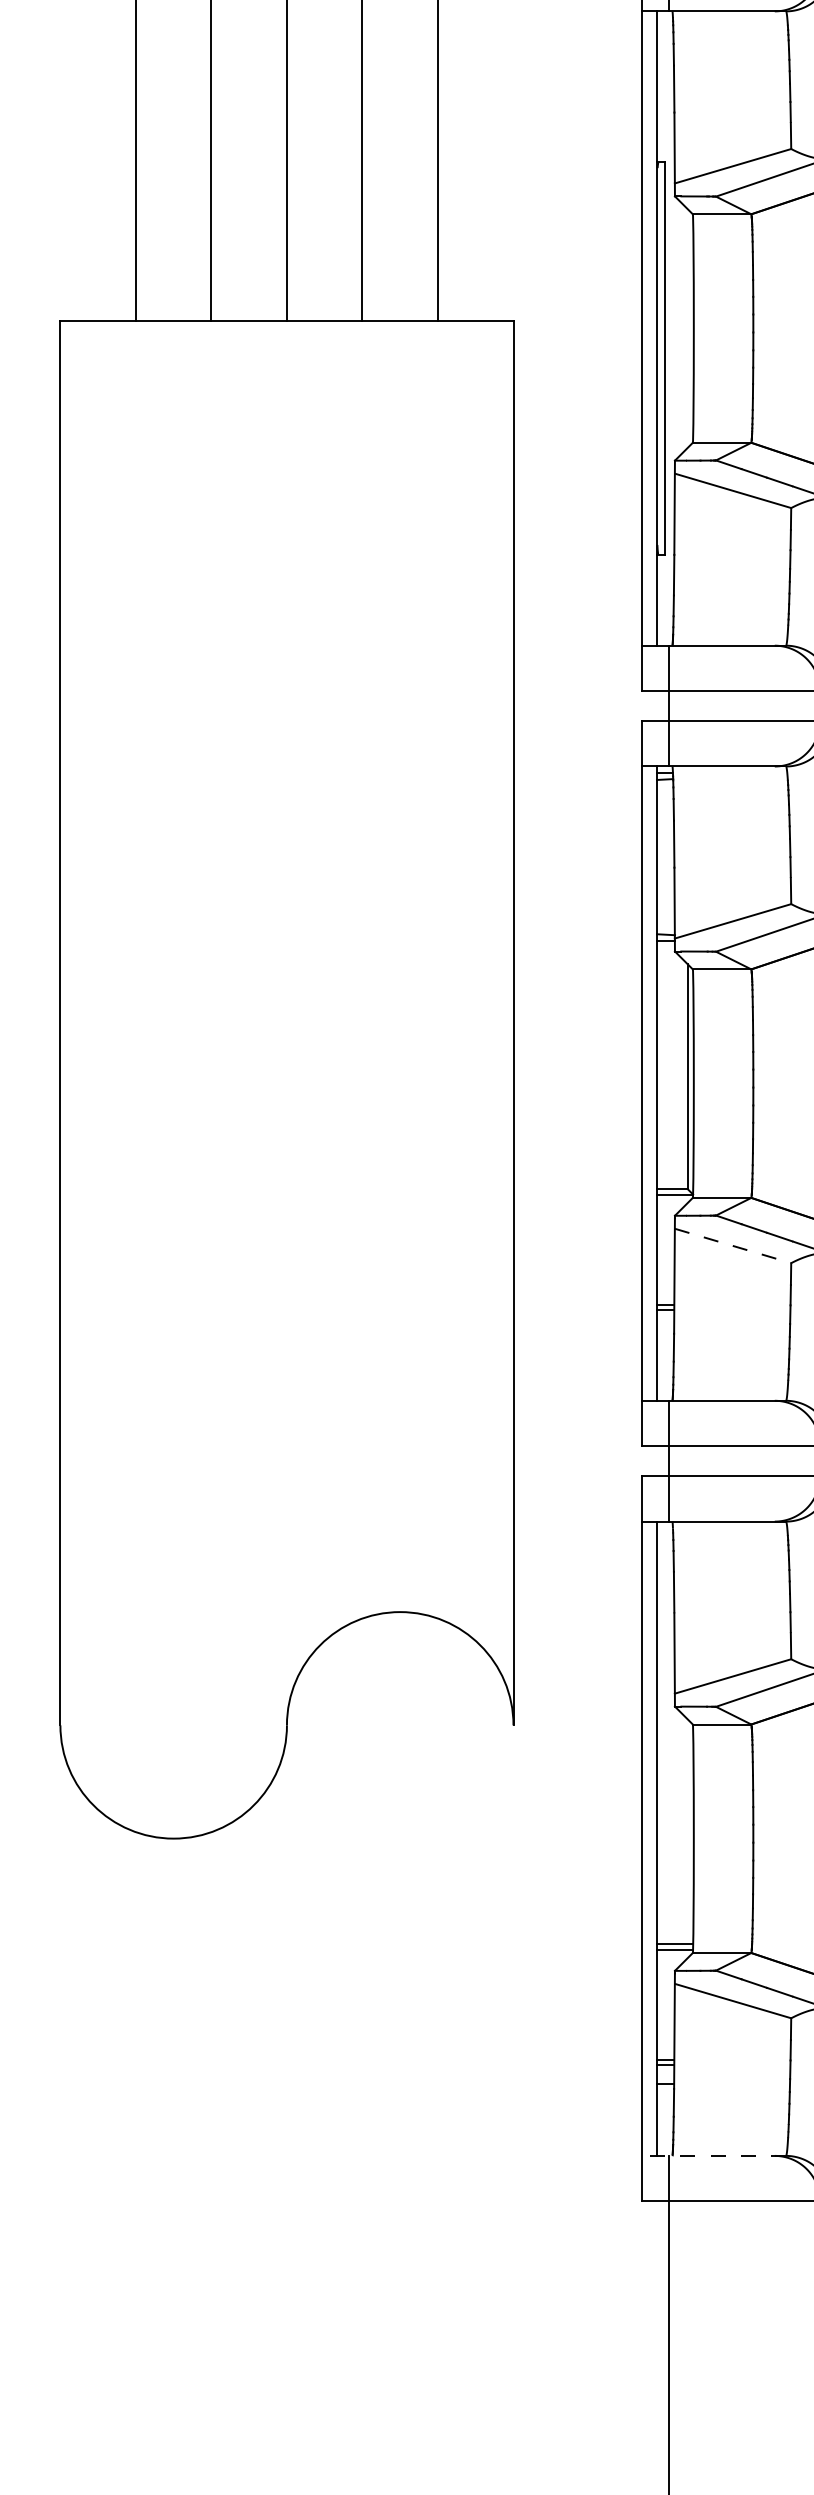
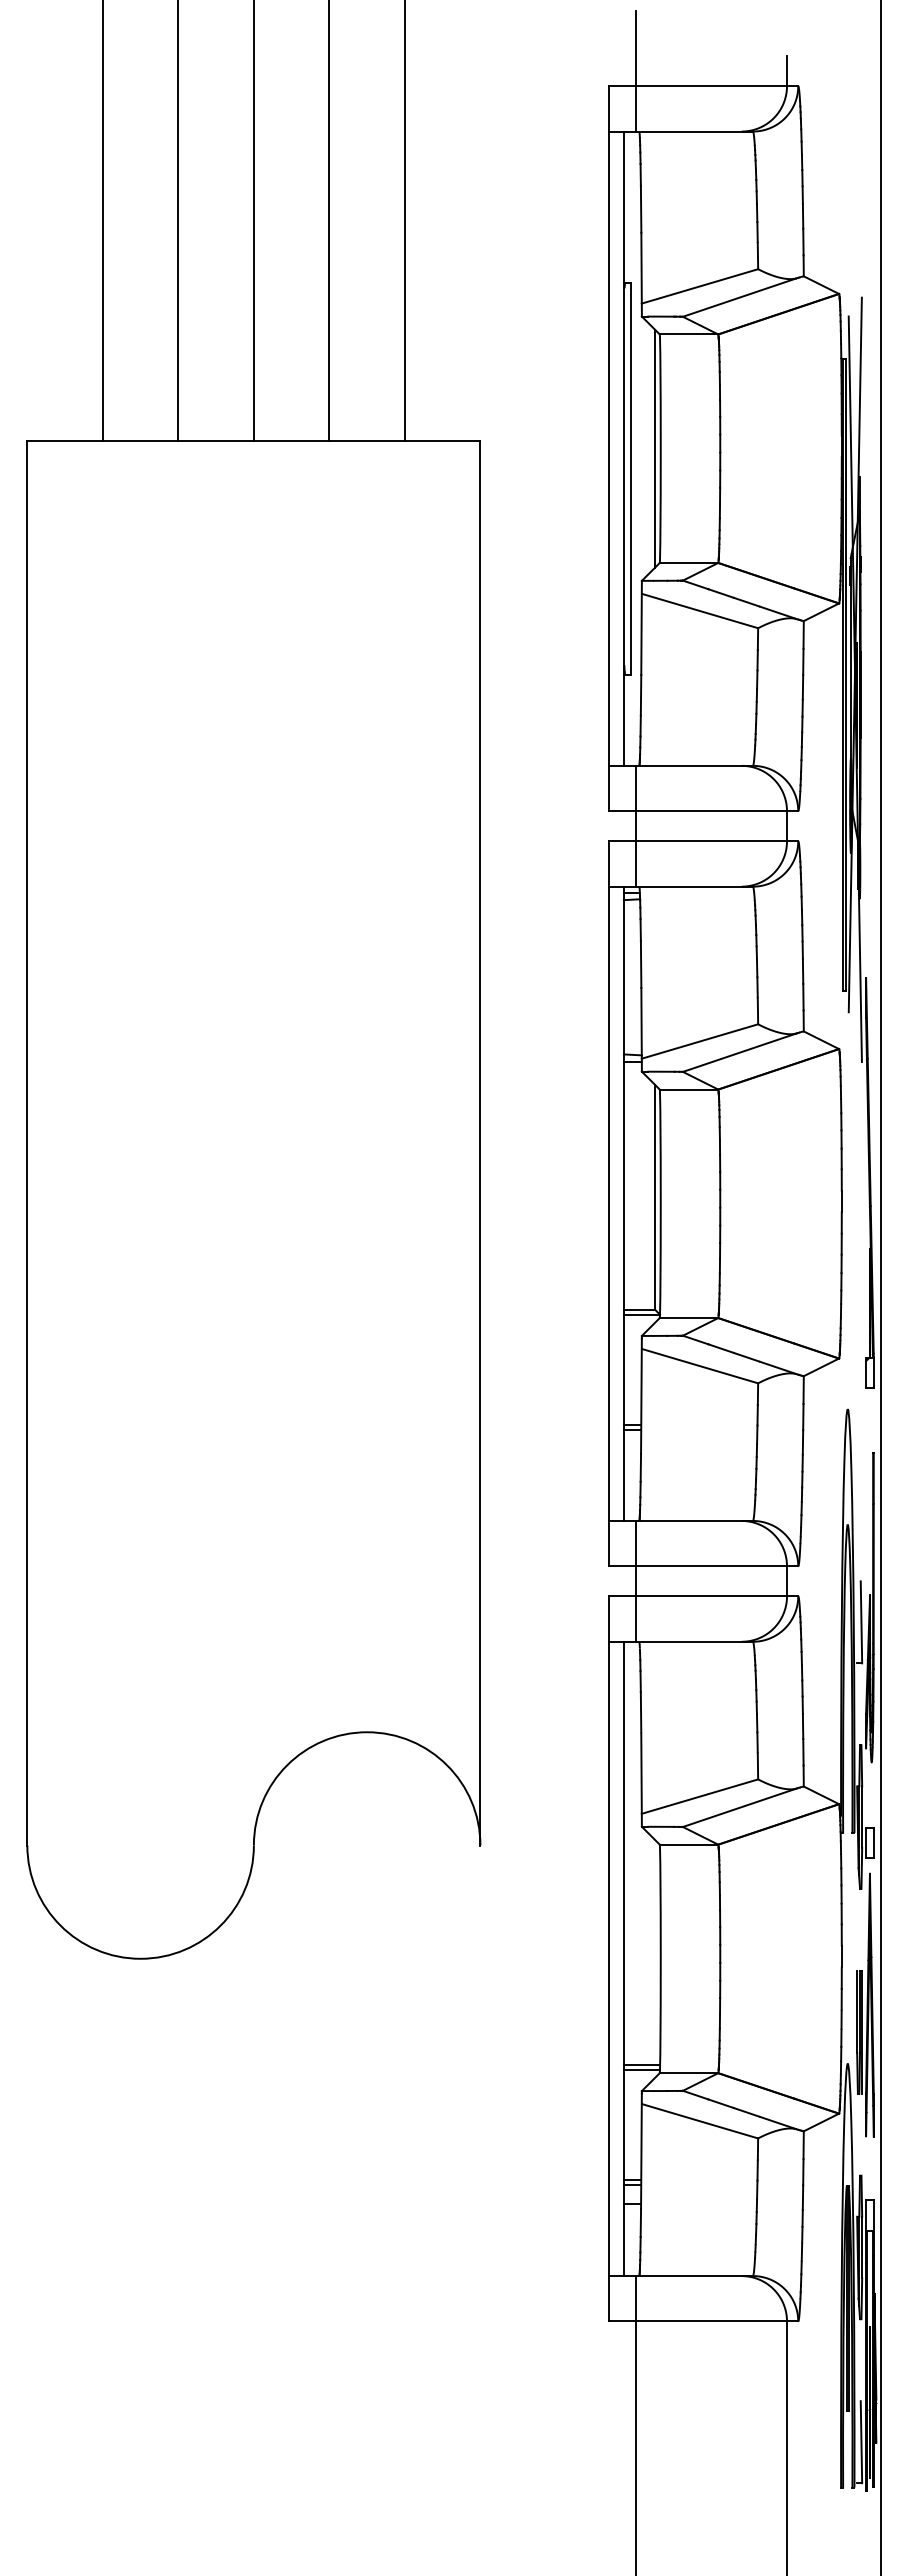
line: (687, 328) -> (654, 448), added
line: (733, 1246) -> (700, 1366), dashed -> solid
line: (713, 2156) -> (680, 2276), dashed -> solid

